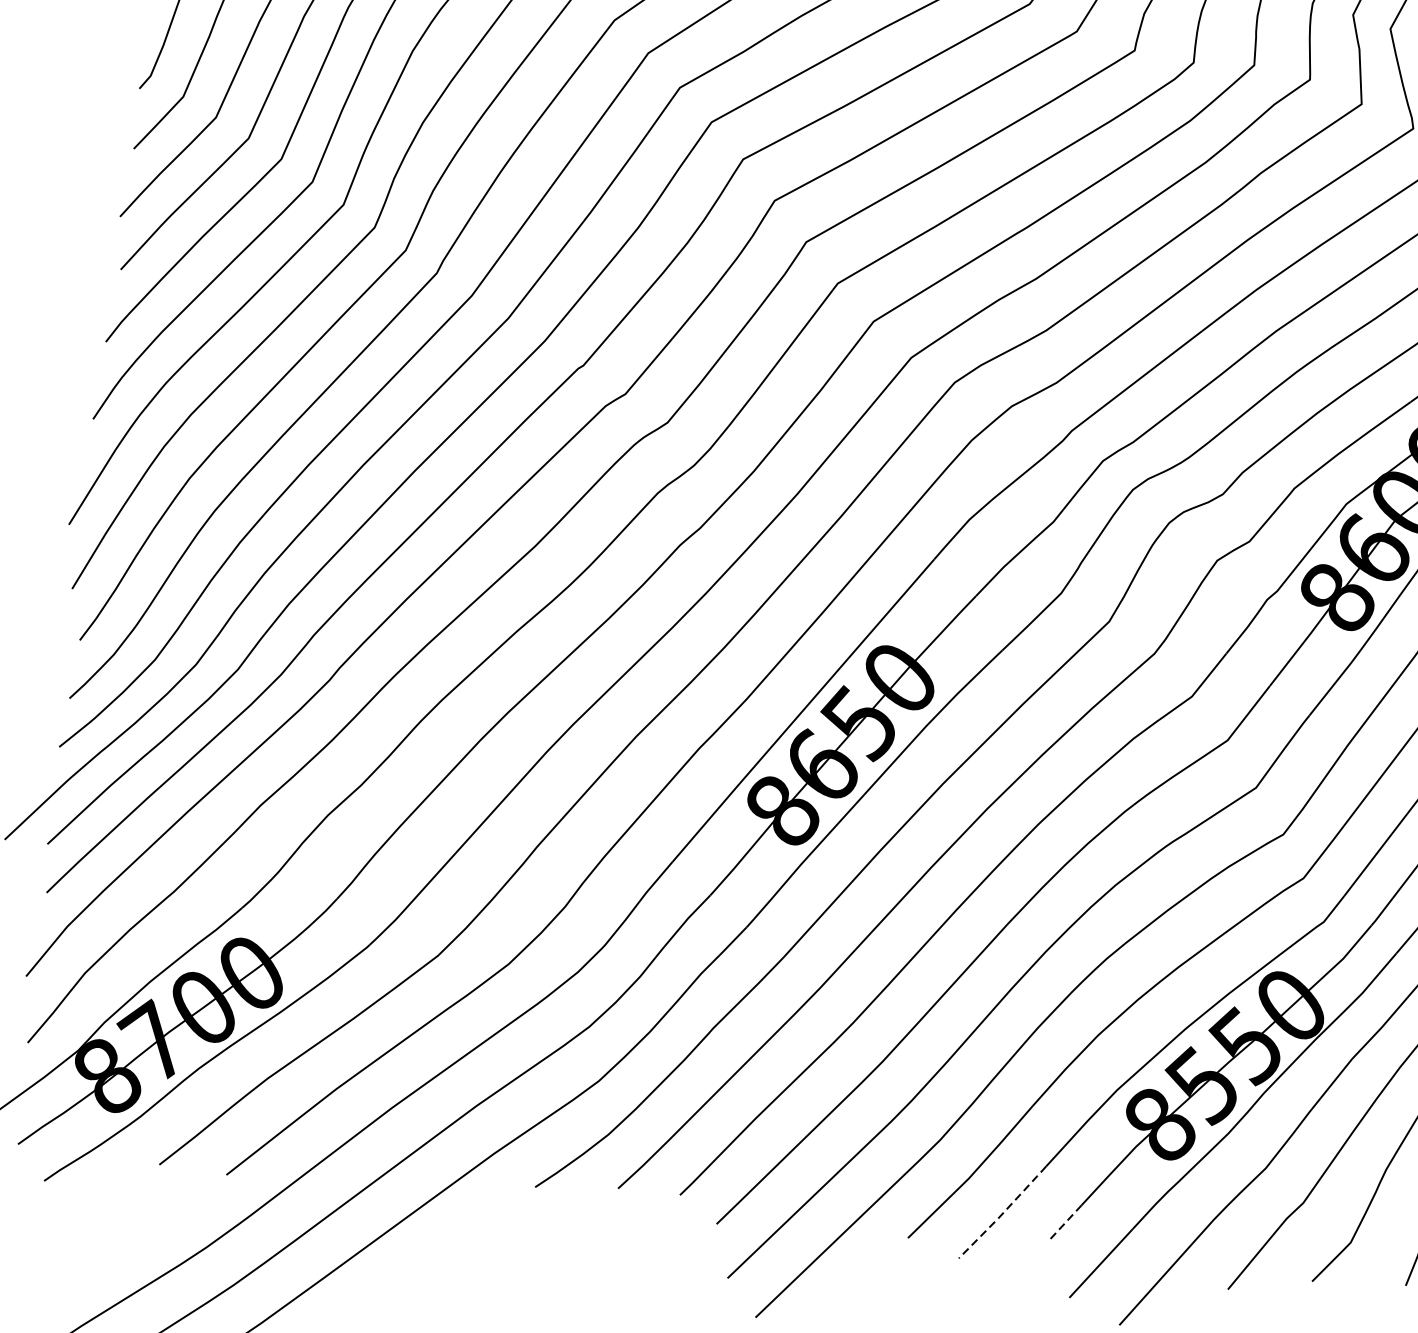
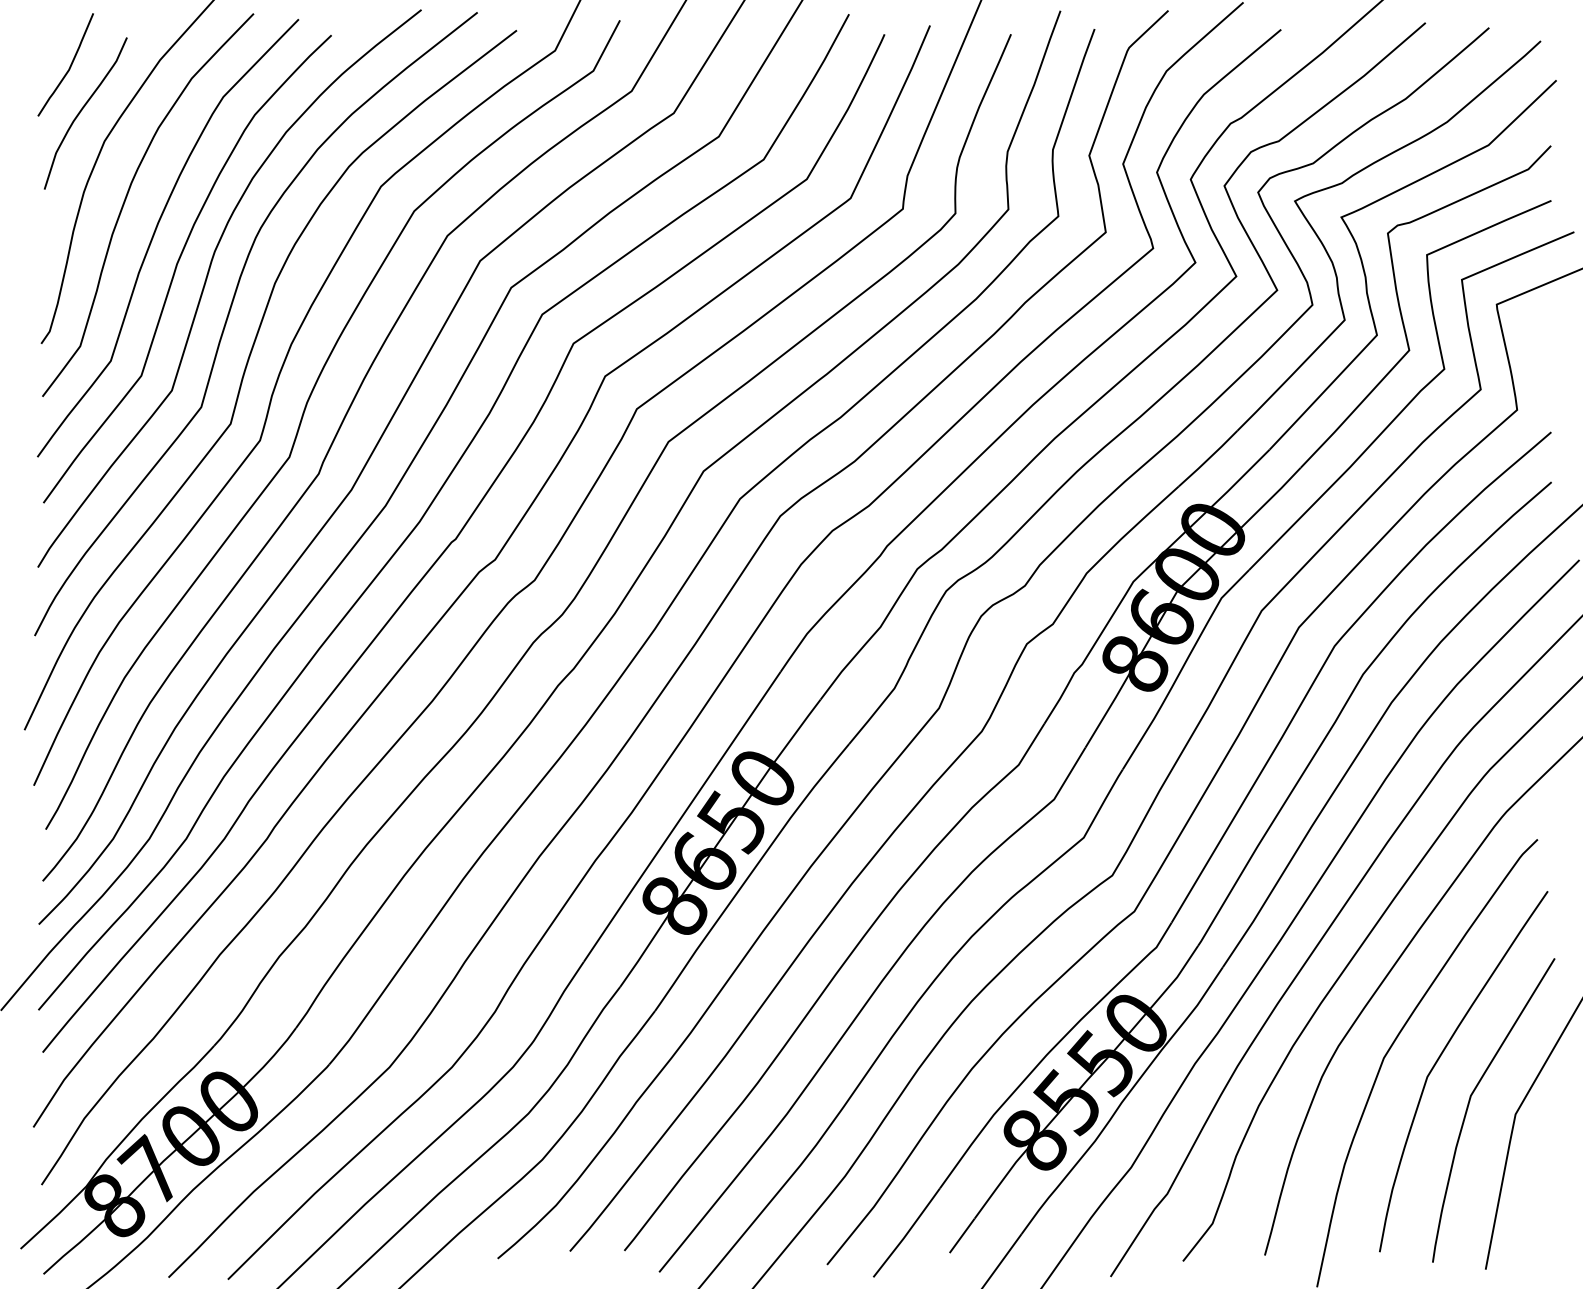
line: (1003, 1213) -> (907, 1233), dashed -> solid
line: (1064, 1223) -> (961, 1236), dashed -> solid

